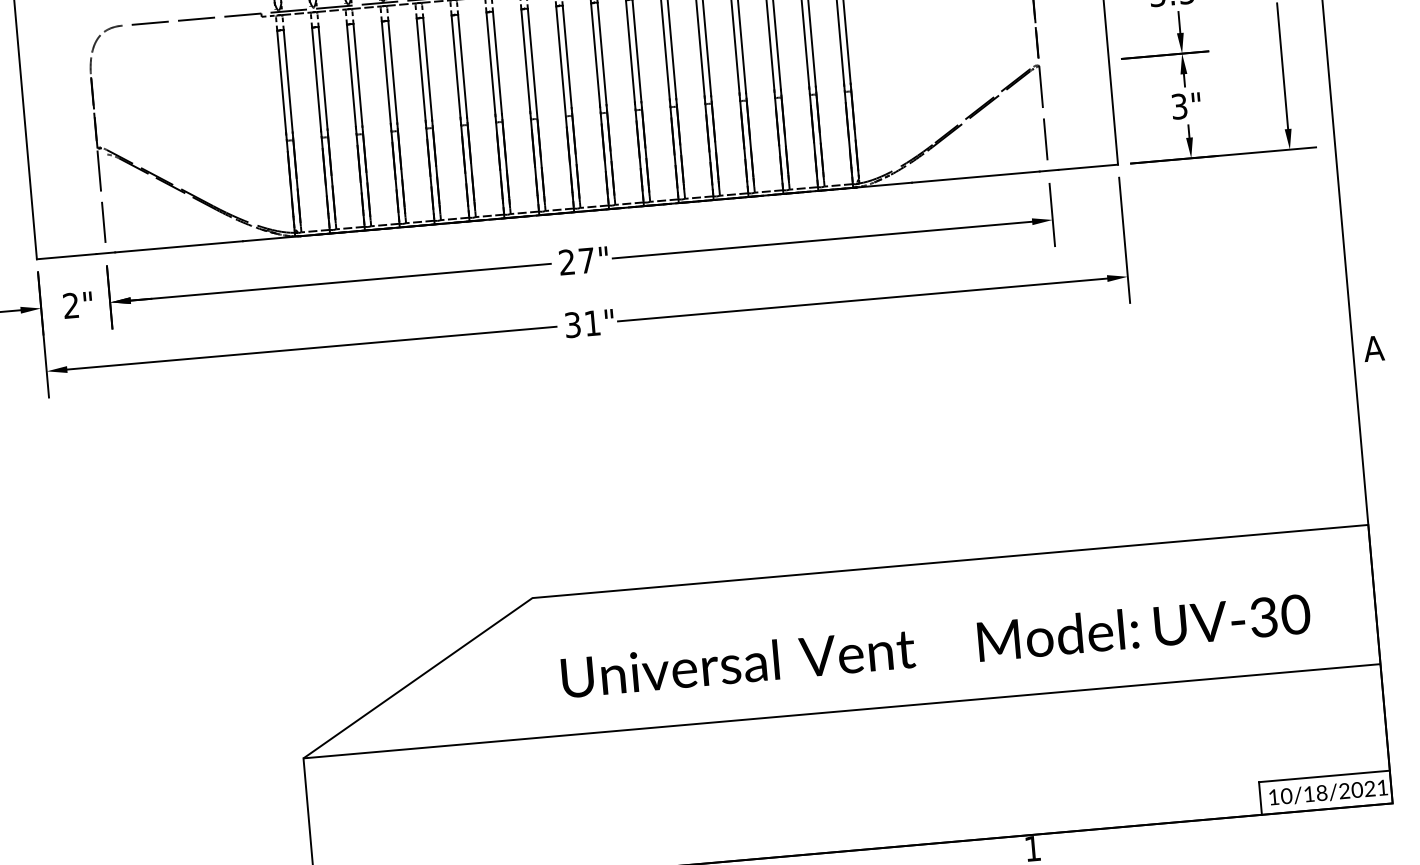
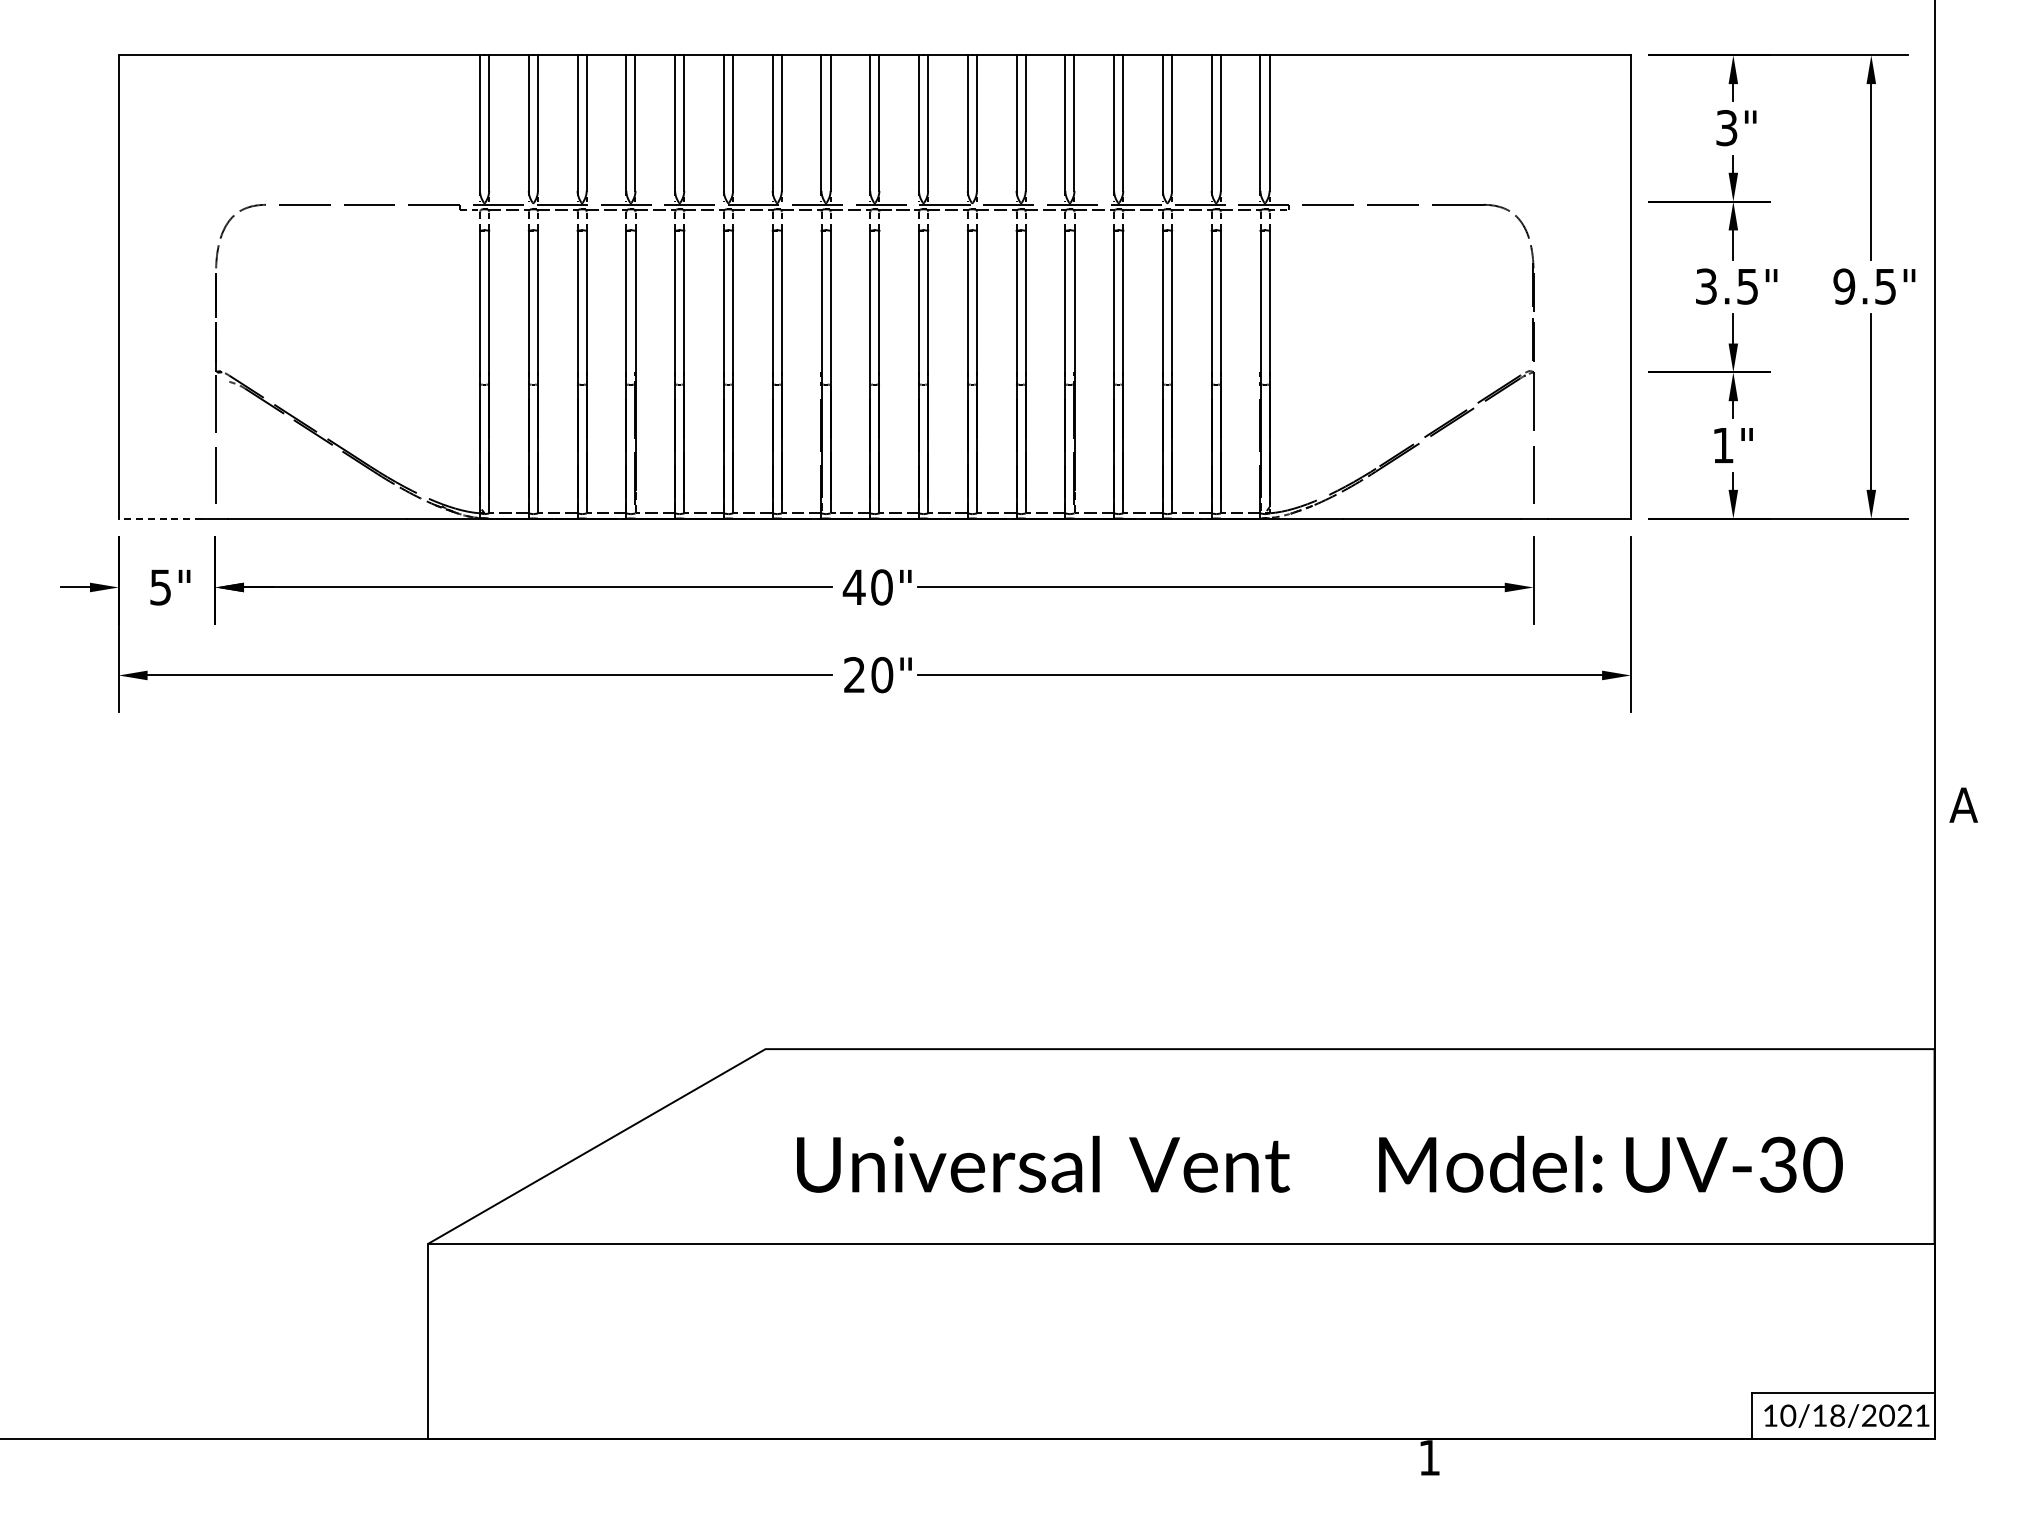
text: (1179, 106) -> (1723, 445), 3" -> 1"
line: (66, 256) -> (160, 518), solid -> dashed
text: (576, 261) -> (867, 587), 27" -> 40"
text: (71, 305) -> (160, 587), 2" -> 5"
text: (582, 324) -> (868, 675), 31" -> 20"

